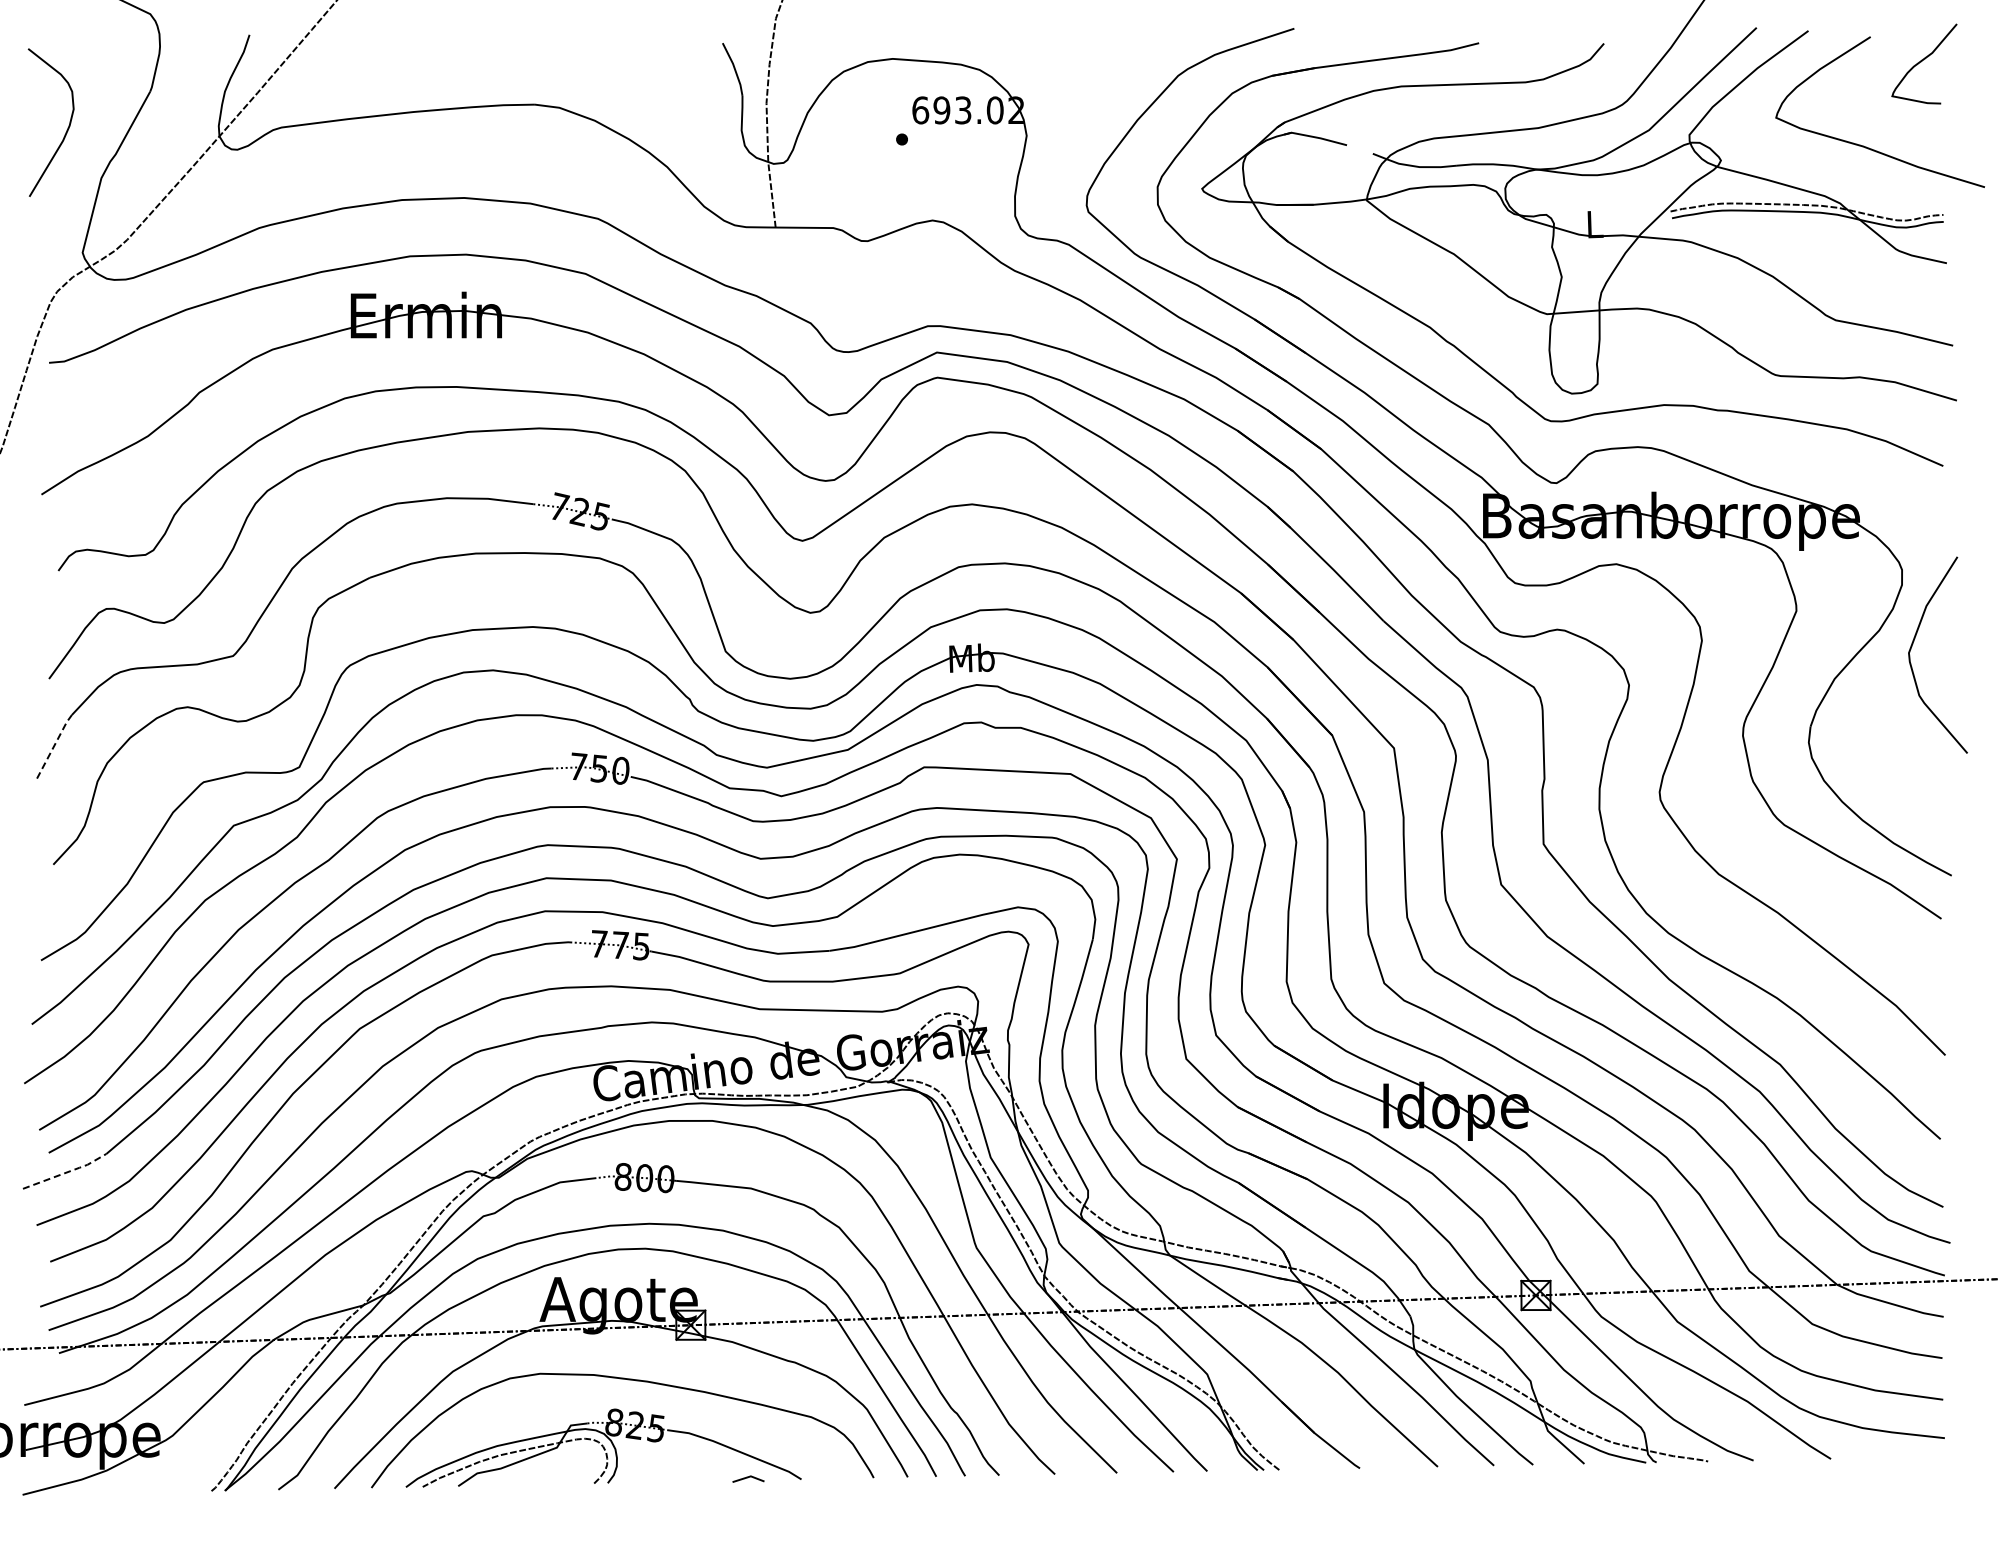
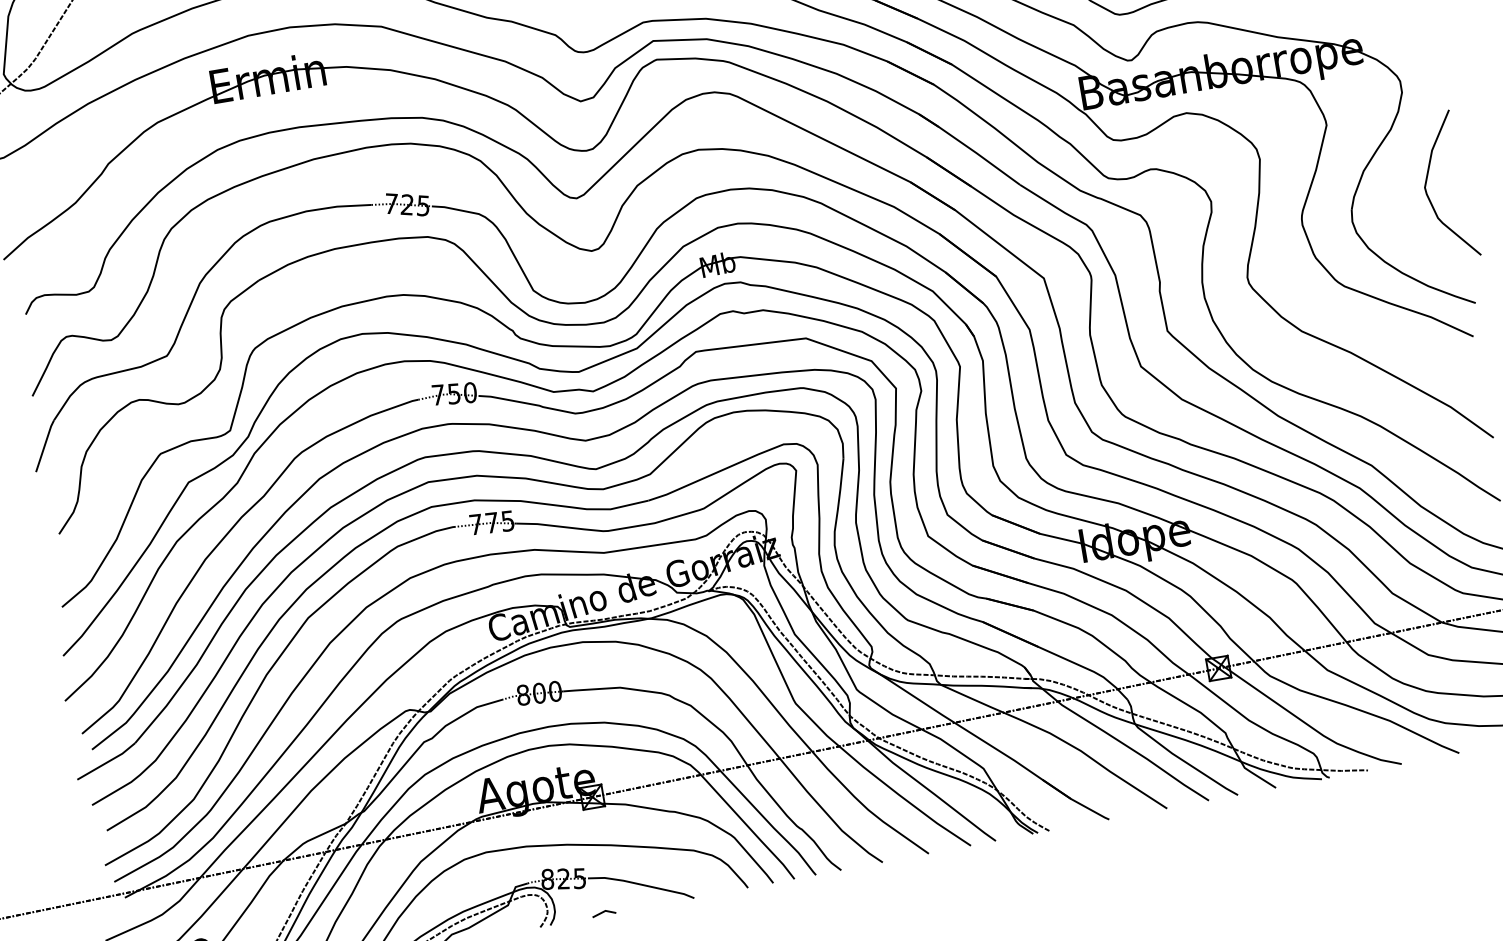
curve: (1913, 644) -> (1427, 180), moved
line: (54, 745) -> (44, 445), dashed -> solid
line: (66, 1172) -> (107, 762), dashed -> solid
line: (748, 1477) -> (603, 912), moved

